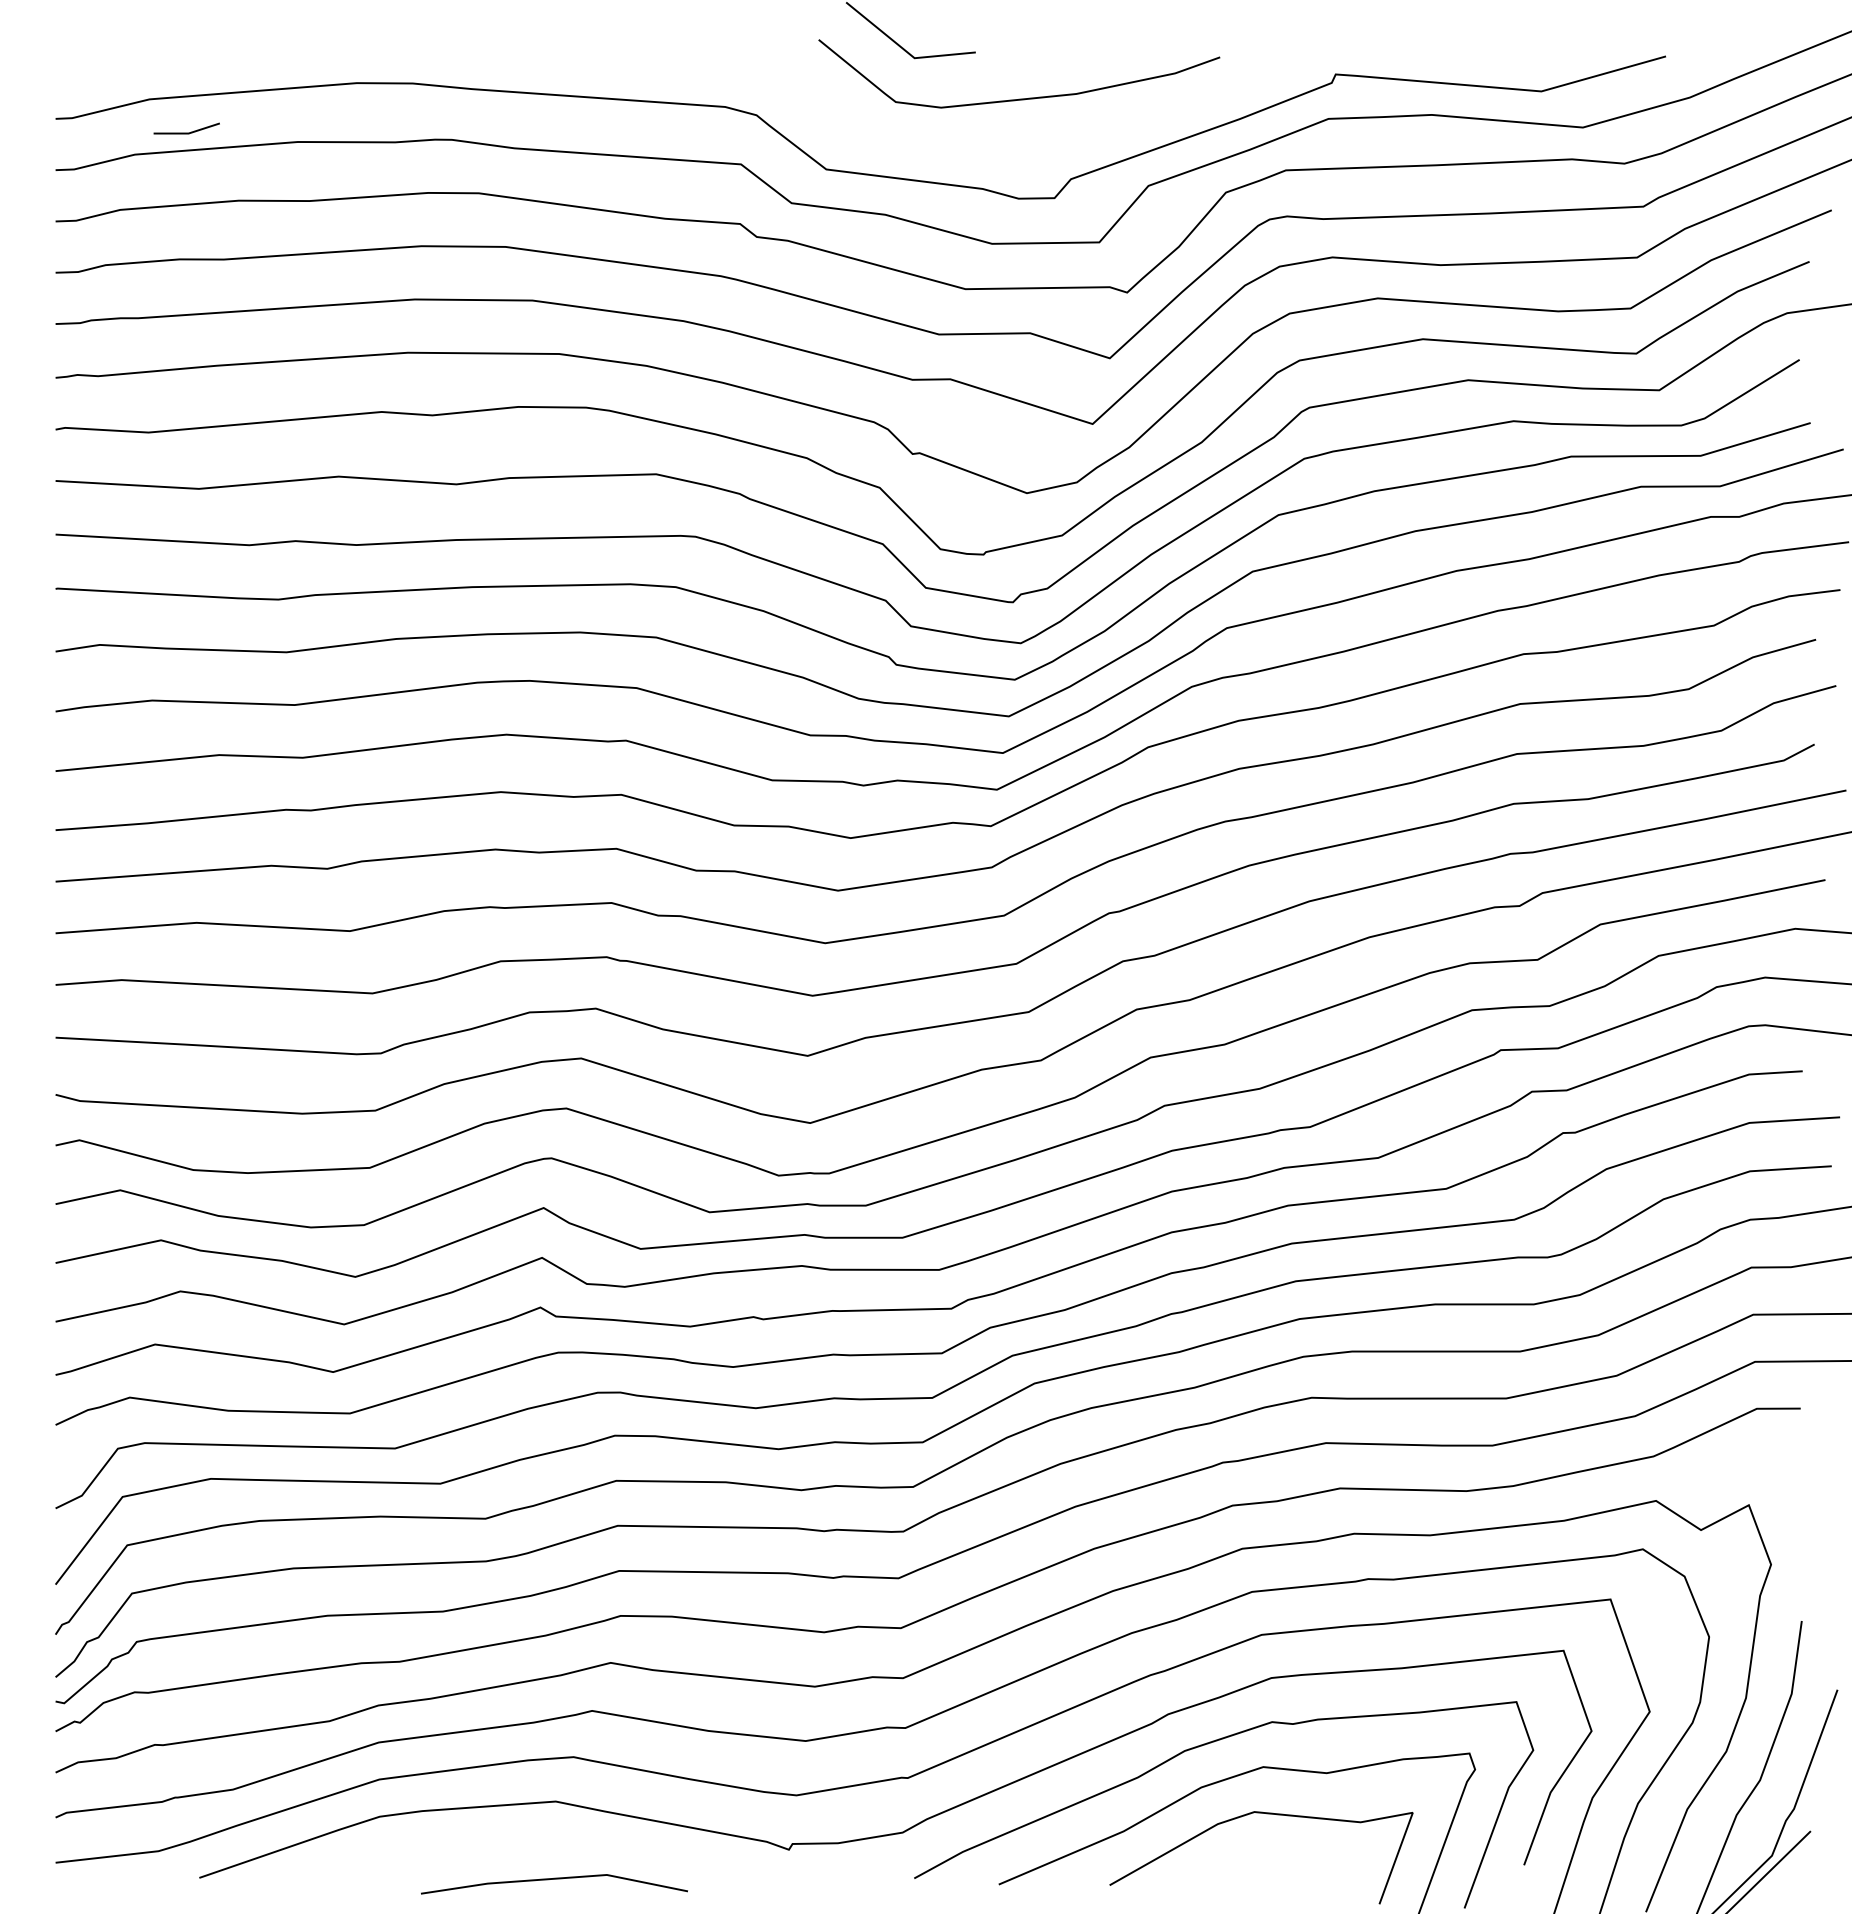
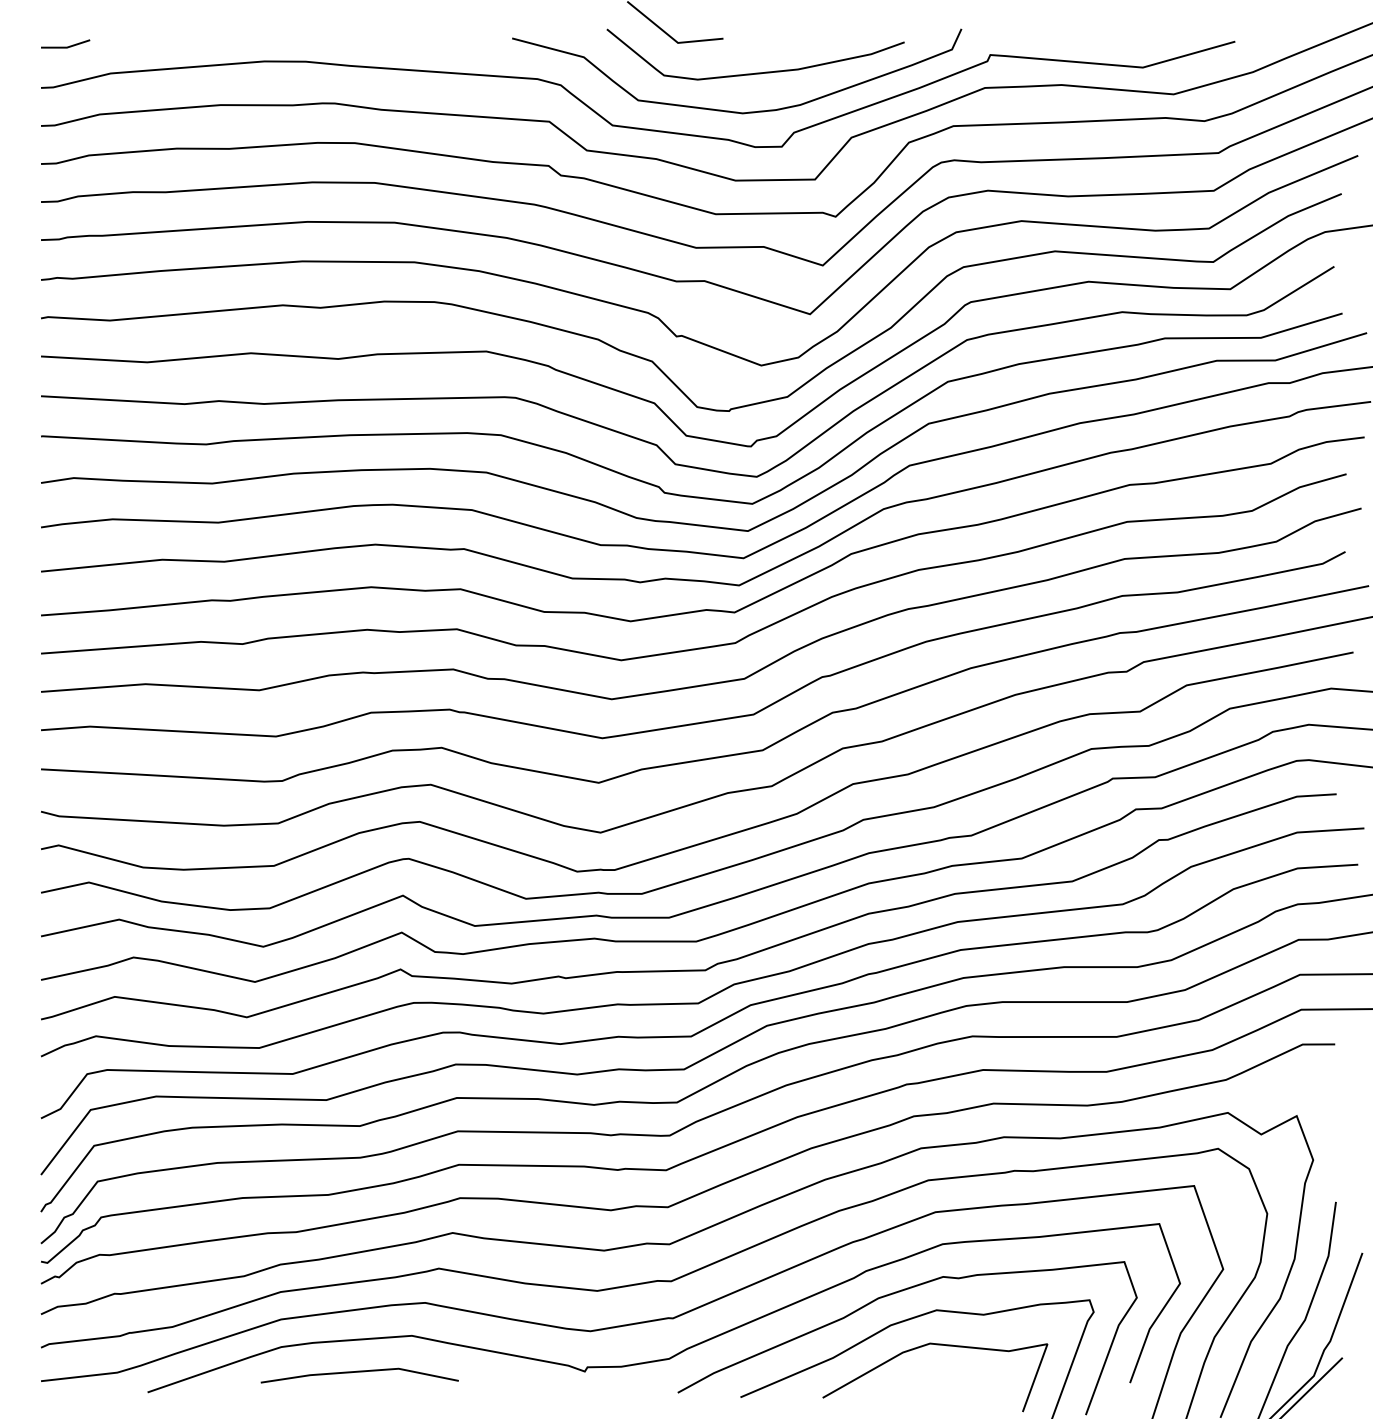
line: (186, 132) -> (65, 46), moved
curve: (990, 150) -> (734, 111), added
line: (554, 1879) -> (359, 1372), moved

